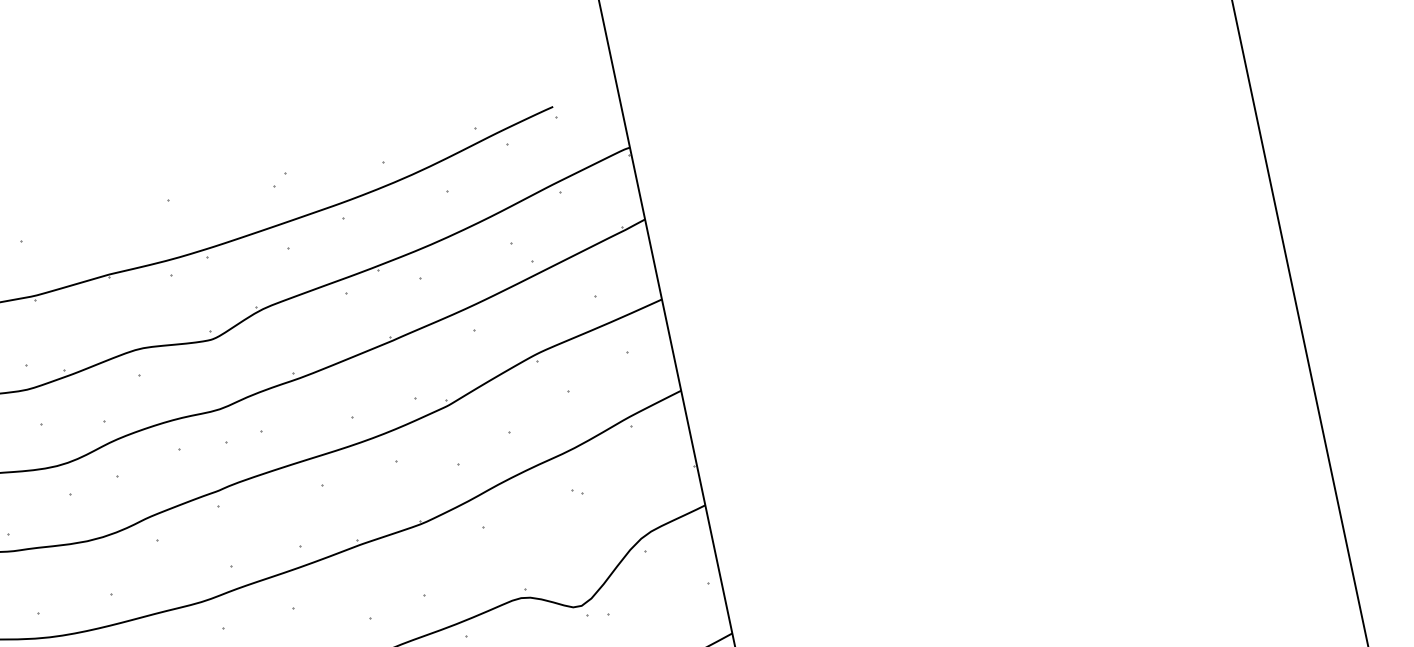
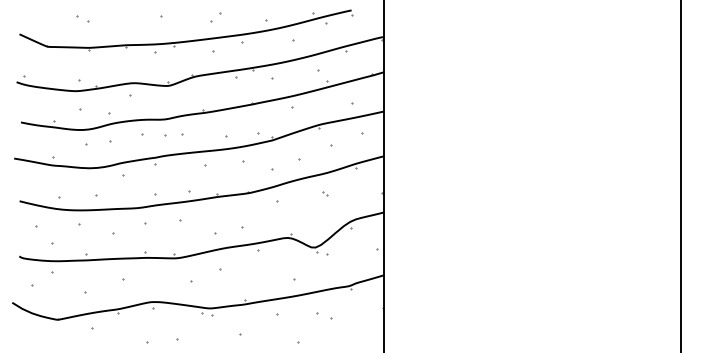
part: (280, 179) -> (216, 17), size x1.6

